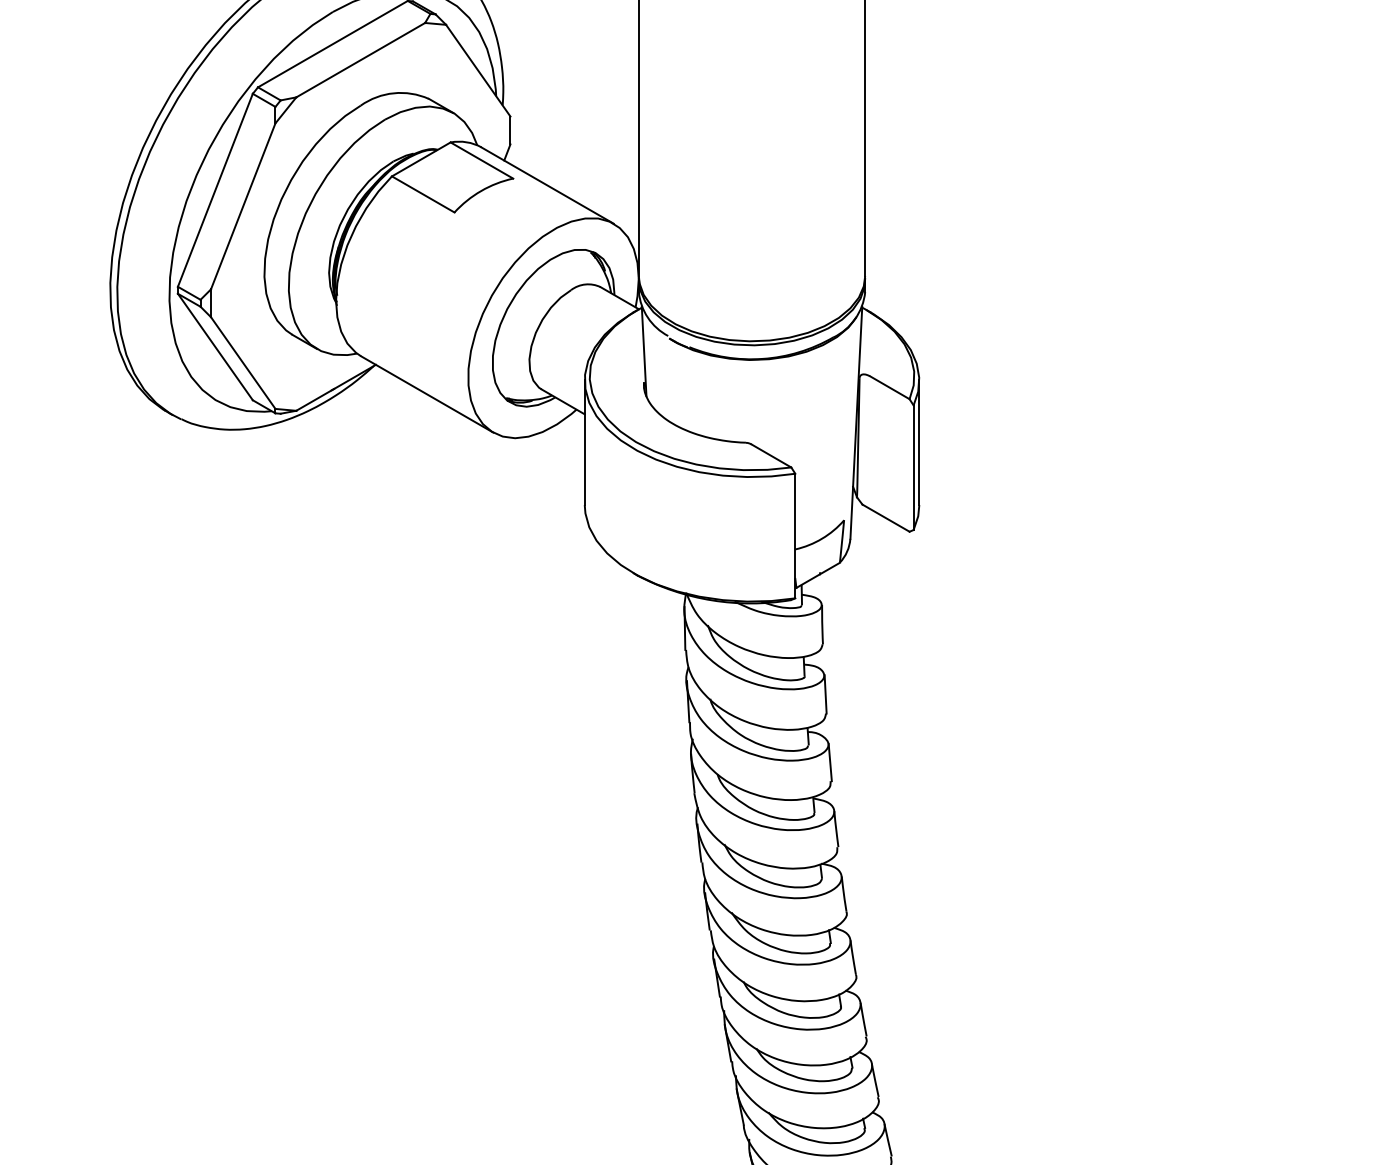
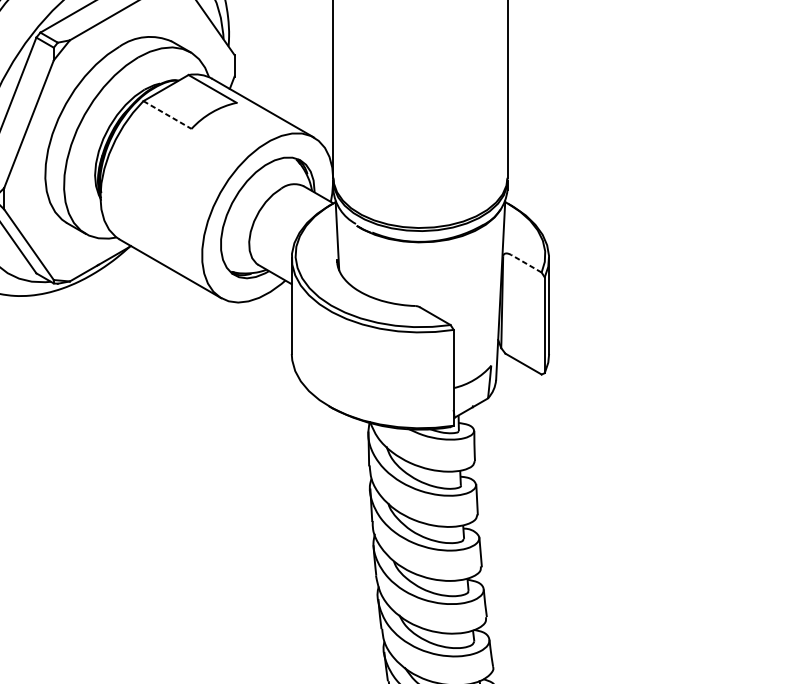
line: (423, 194) -> (167, 115), solid -> dashed
line: (889, 387) -> (526, 263), solid -> dashed

